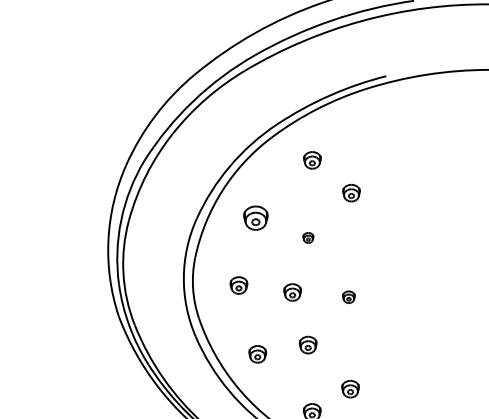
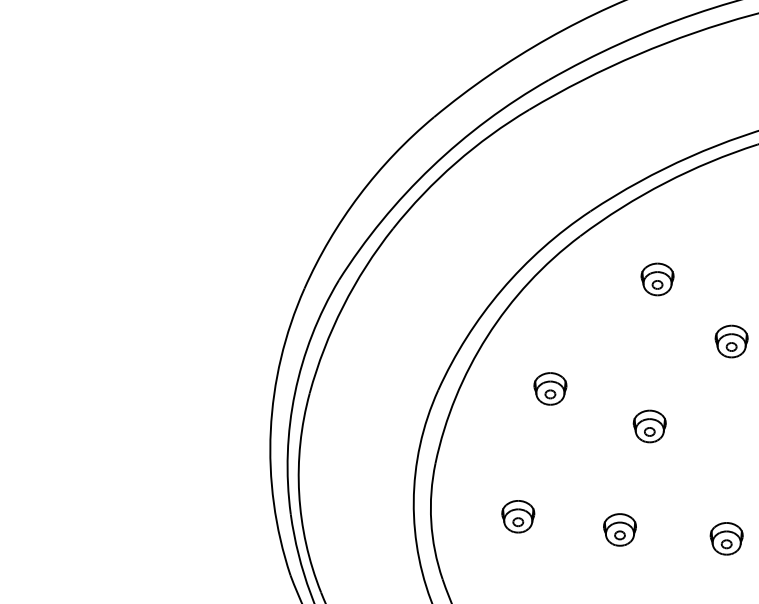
part: (255, 217) -> (549, 387), size x0.71
part: (308, 237) -> (650, 425), size x1.67
part: (348, 297) -> (725, 539), size x1.43

